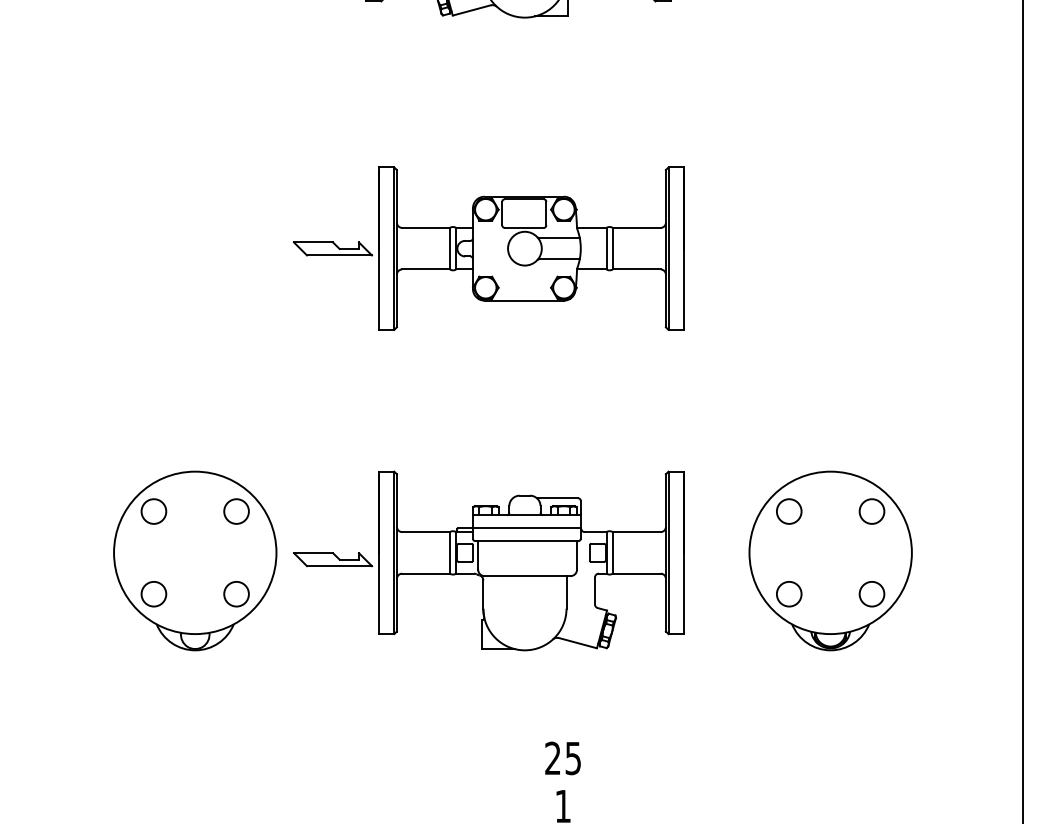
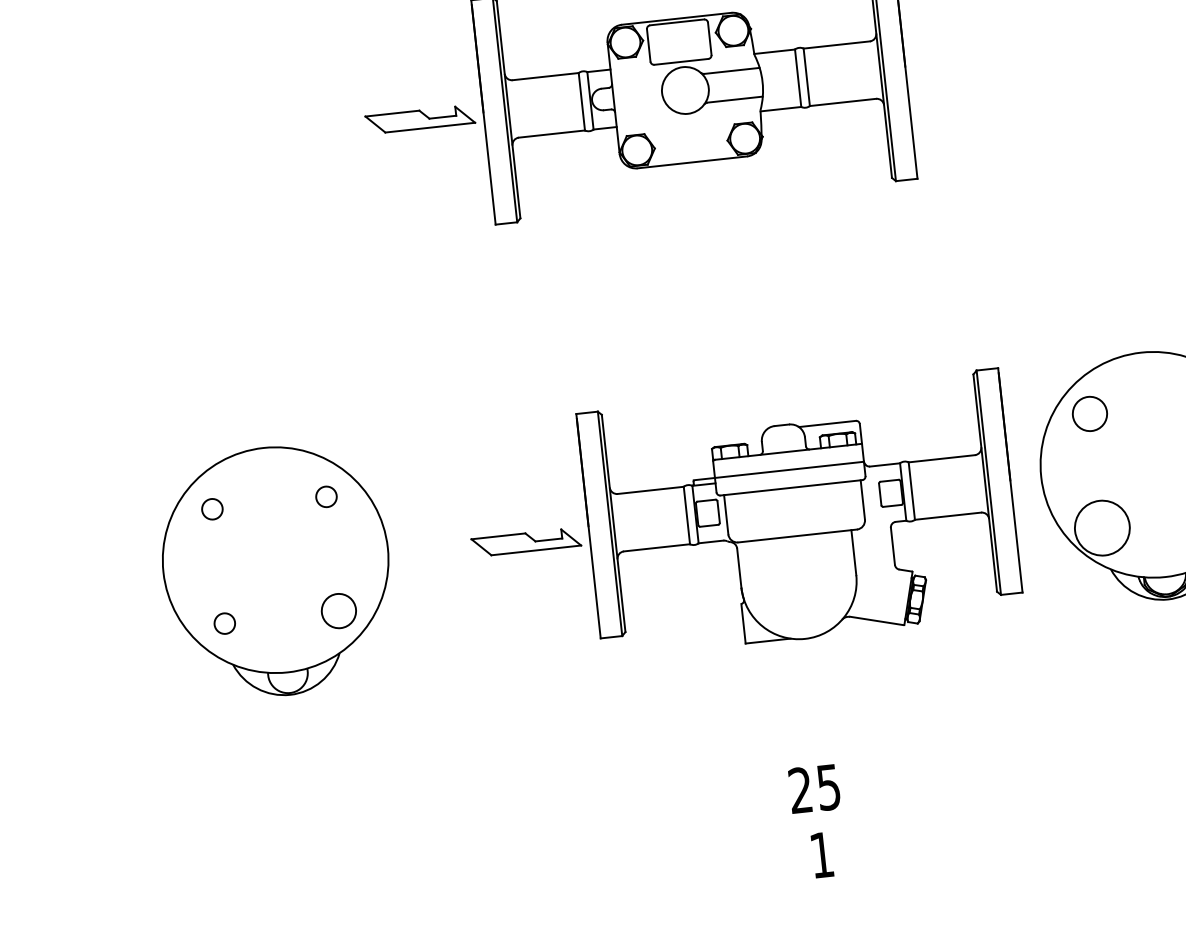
circle: (153, 511) -> (211, 509), size x0.6
circle: (236, 511) -> (326, 496), size x0.6
part: (488, 560) -> (741, 520), moved
circle: (788, 593) -> (1101, 527), size x1.6
circle: (153, 594) -> (224, 623), size x0.6

